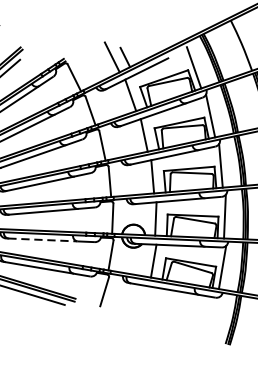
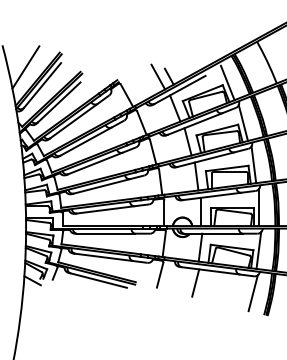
line: (43, 239) -> (106, 233), dashed -> solid
line: (146, 302) -> (195, 282), added
line: (212, 317) -> (252, 293), added

